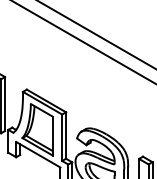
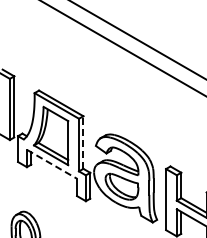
line: (66, 135) -> (83, 142), solid -> dashed
line: (37, 154) -> (51, 164), solid -> dashed

